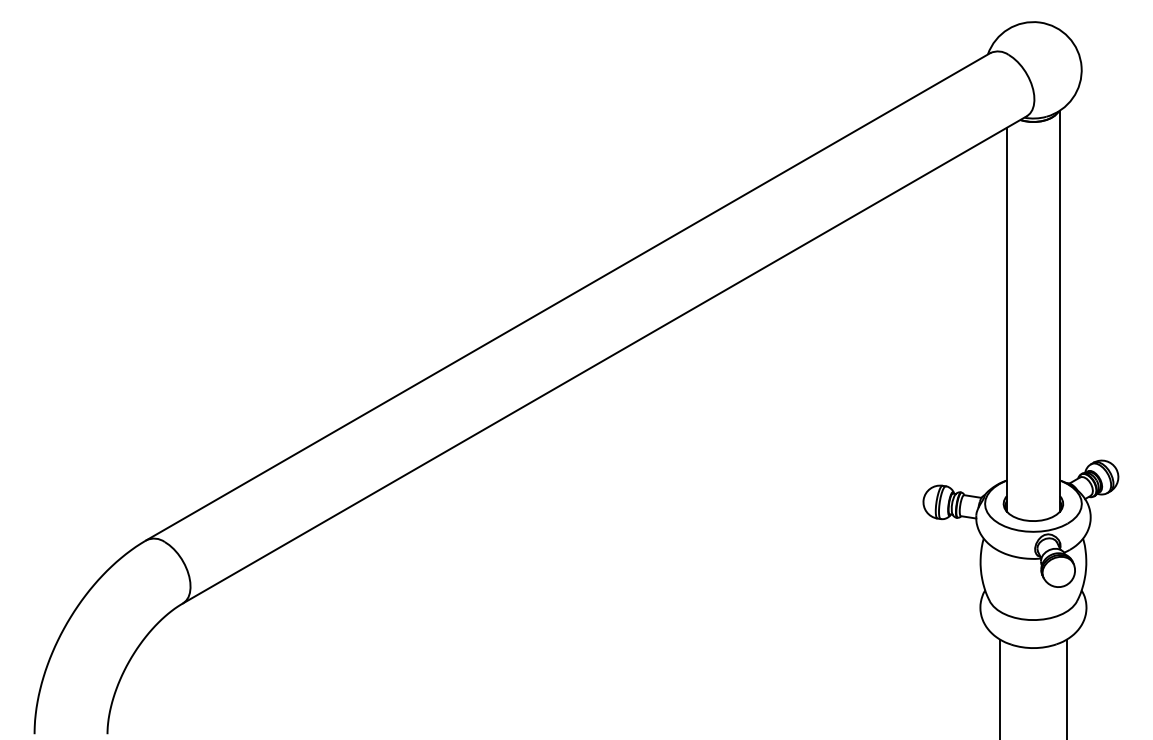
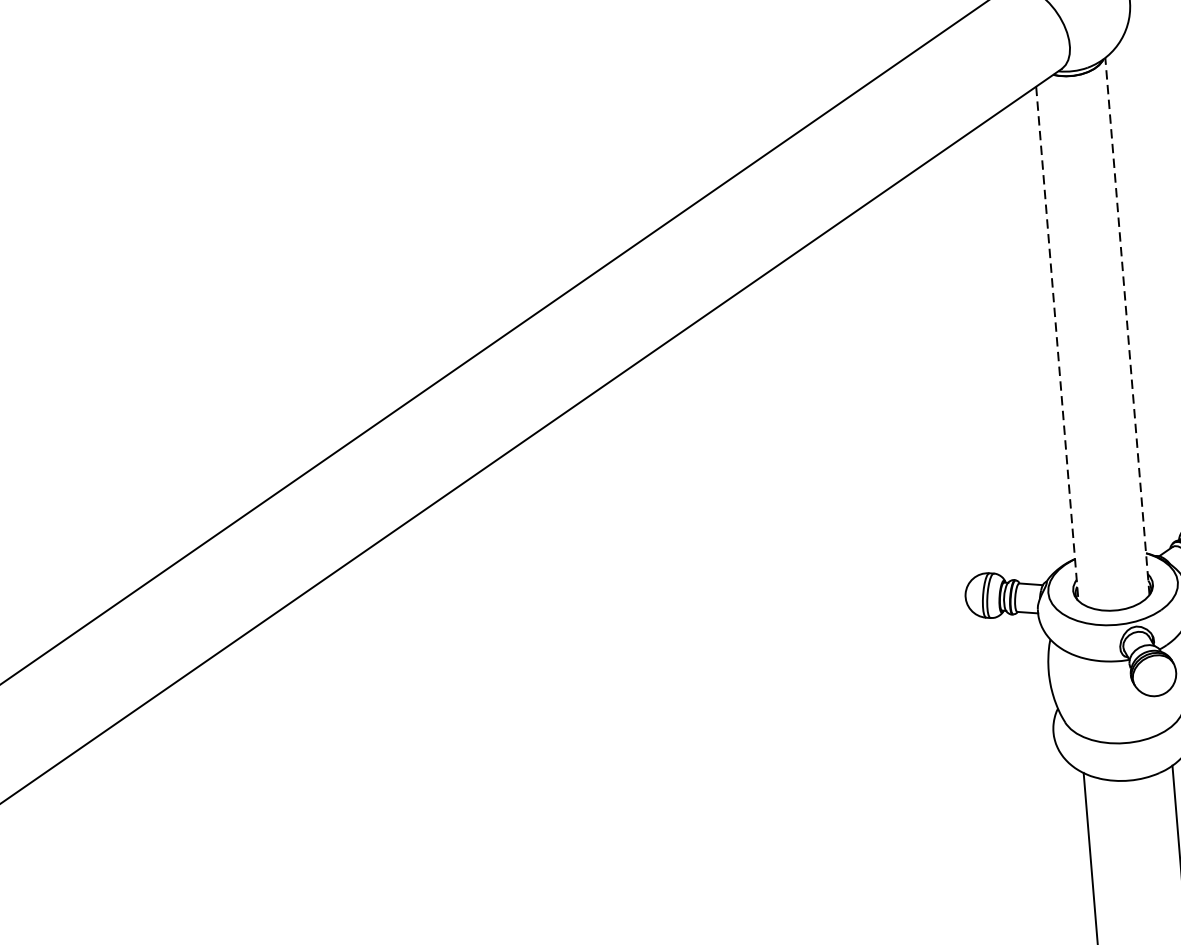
line: (1059, 311) -> (1126, 326), solid -> dashed
line: (1006, 320) -> (1056, 344), solid -> dashed

